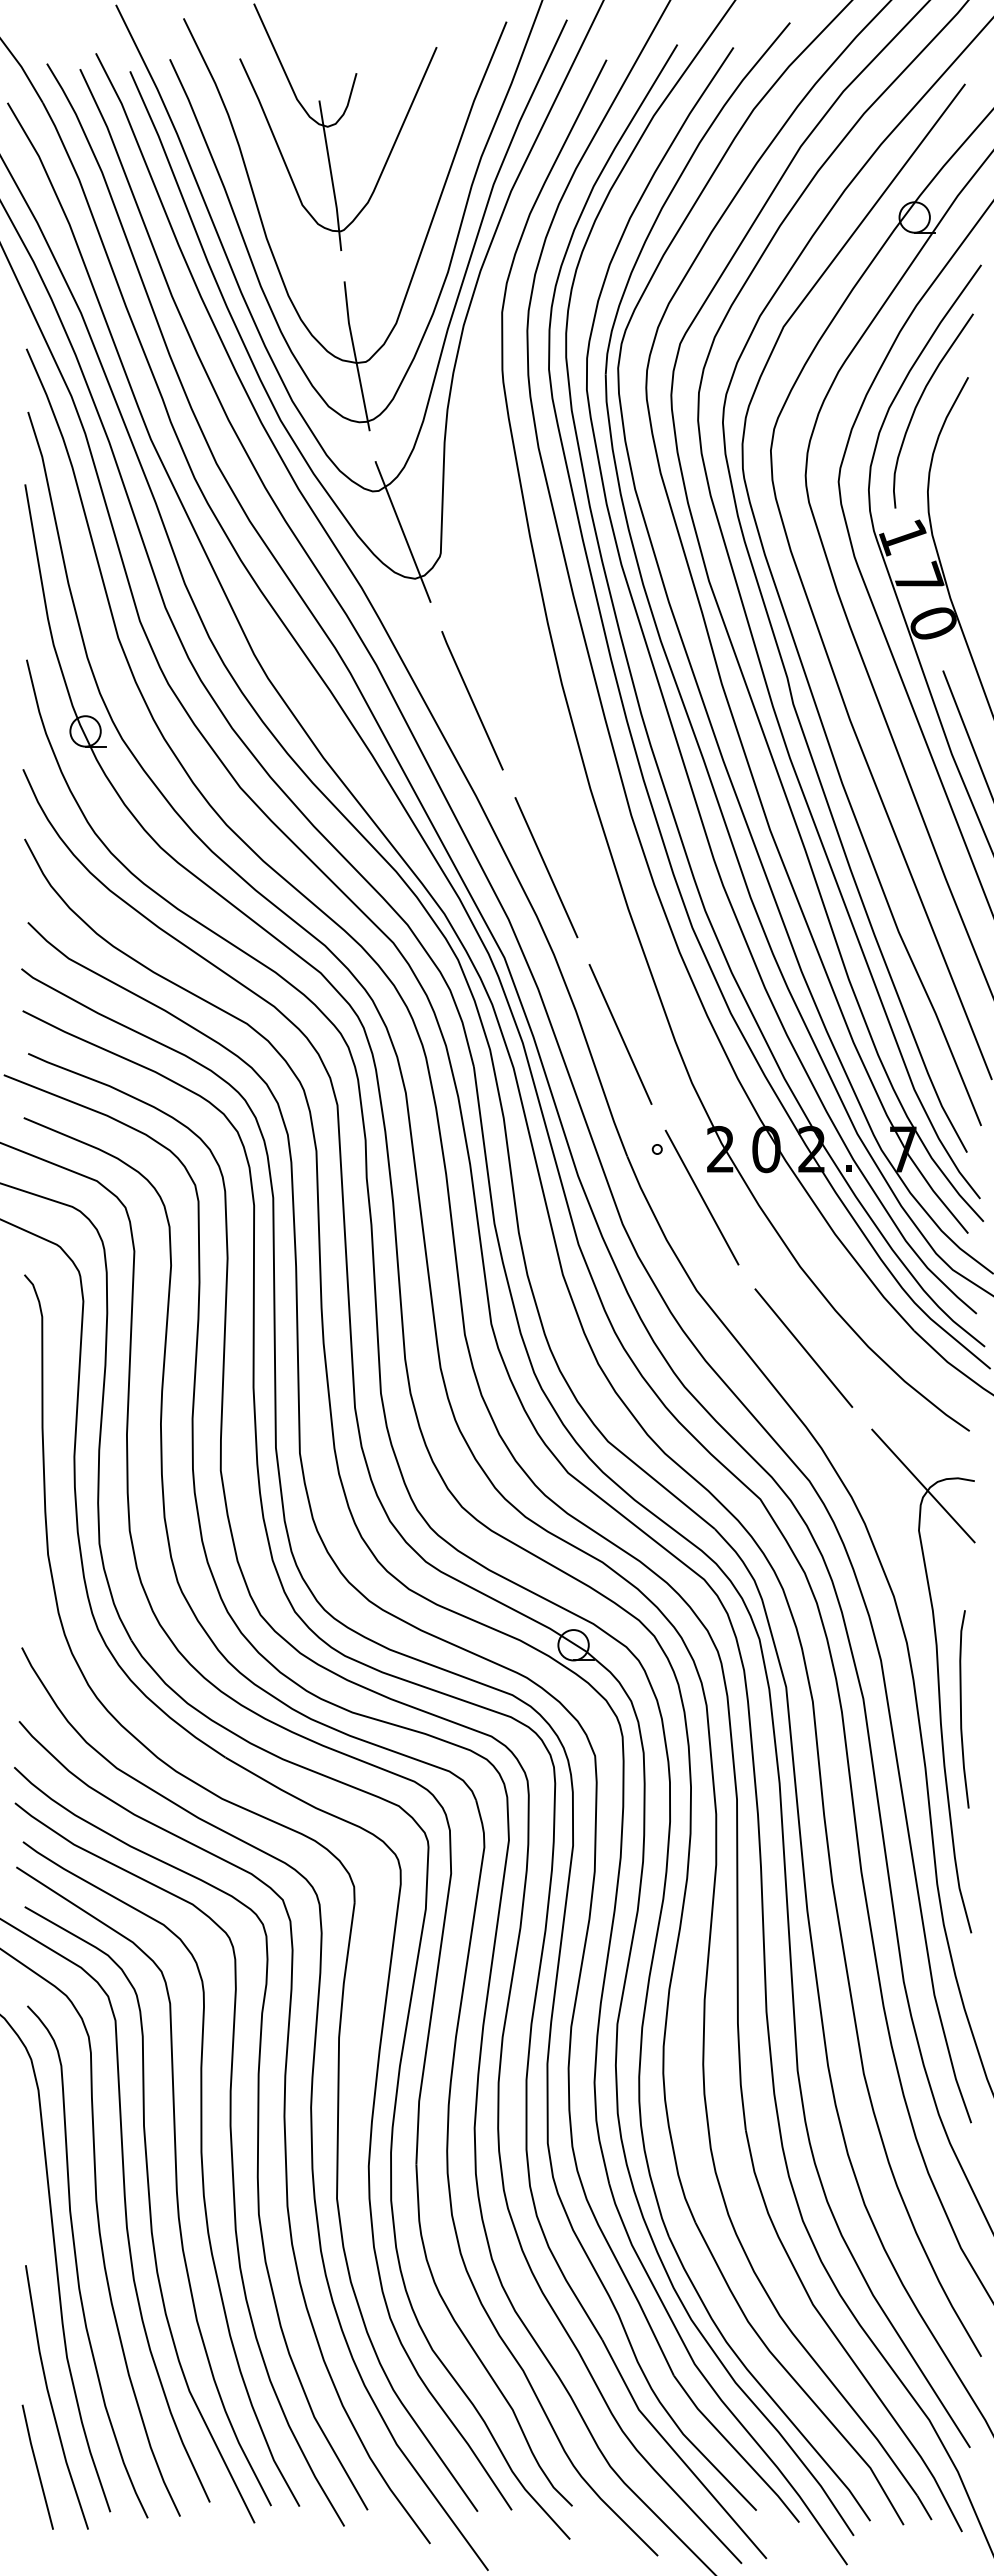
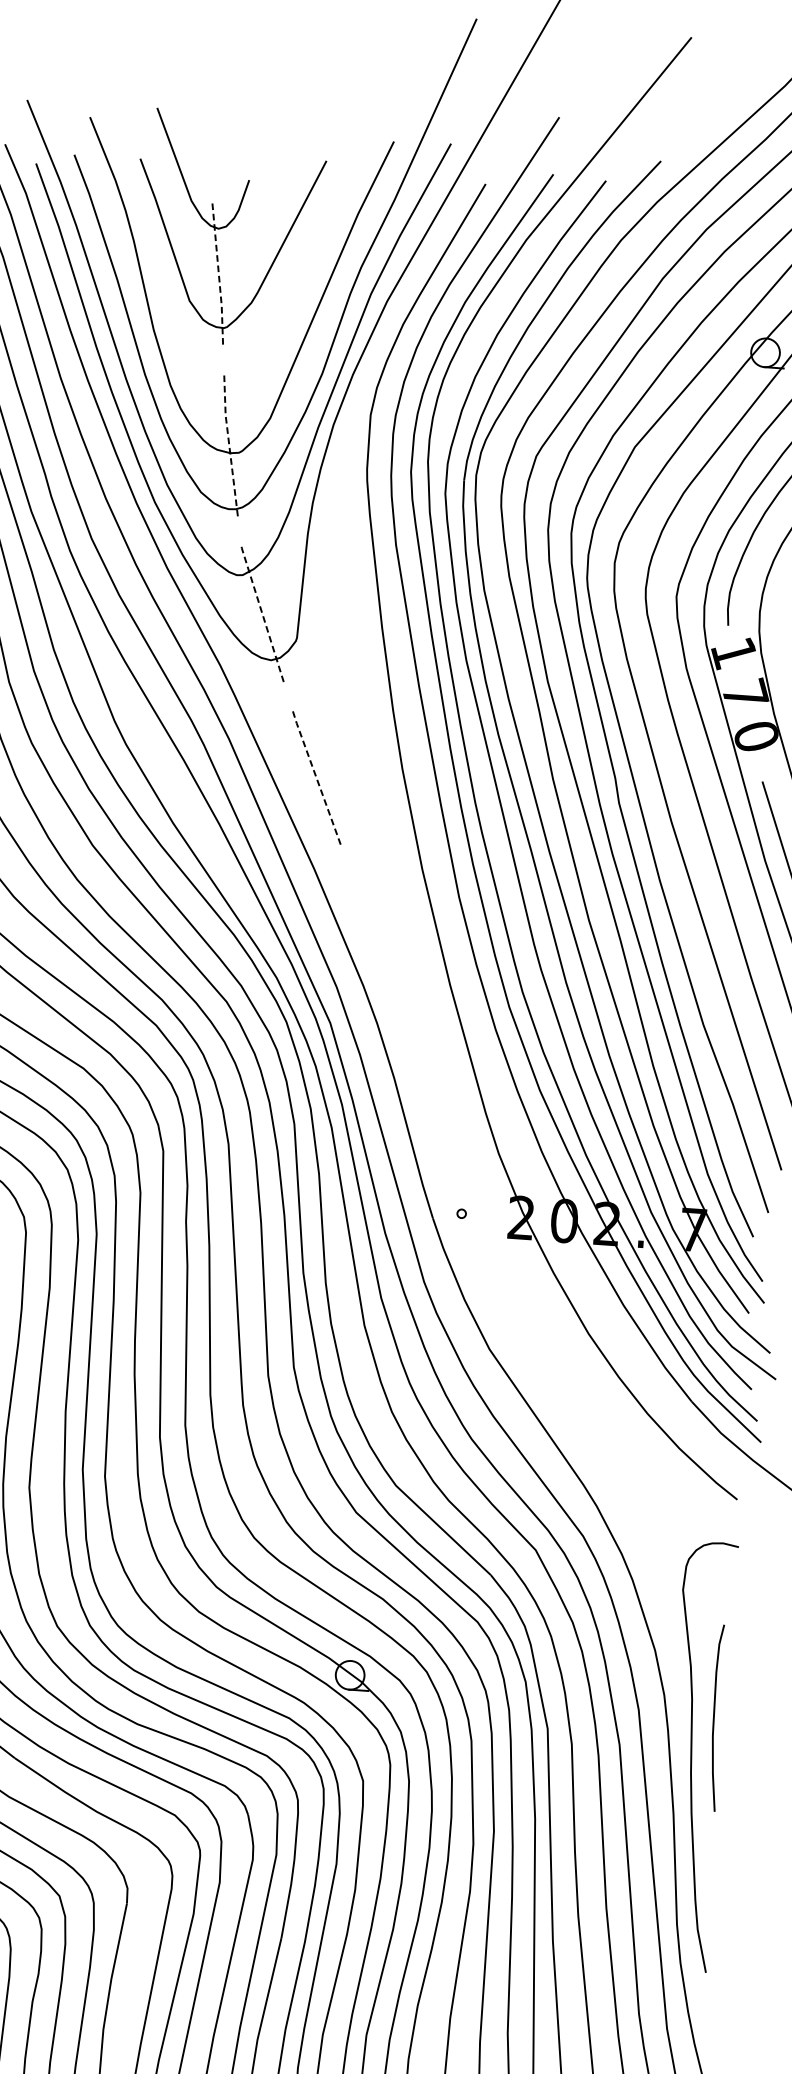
line: (331, 176) -> (218, 275), solid -> dashed
line: (355, 356) -> (229, 446), solid -> dashed
line: (402, 531) -> (262, 614), solid -> dashed
line: (471, 700) -> (316, 778), solid -> dashed
line: (546, 867) -> (375, 940), removed
line: (620, 1033) -> (434, 1102), removed
line: (701, 1197) -> (500, 1261), removed
line: (803, 1347) -> (586, 1409), removed
line: (923, 1485) -> (690, 1547), removed
curve: (961, 1709) -> (714, 1718), moved

